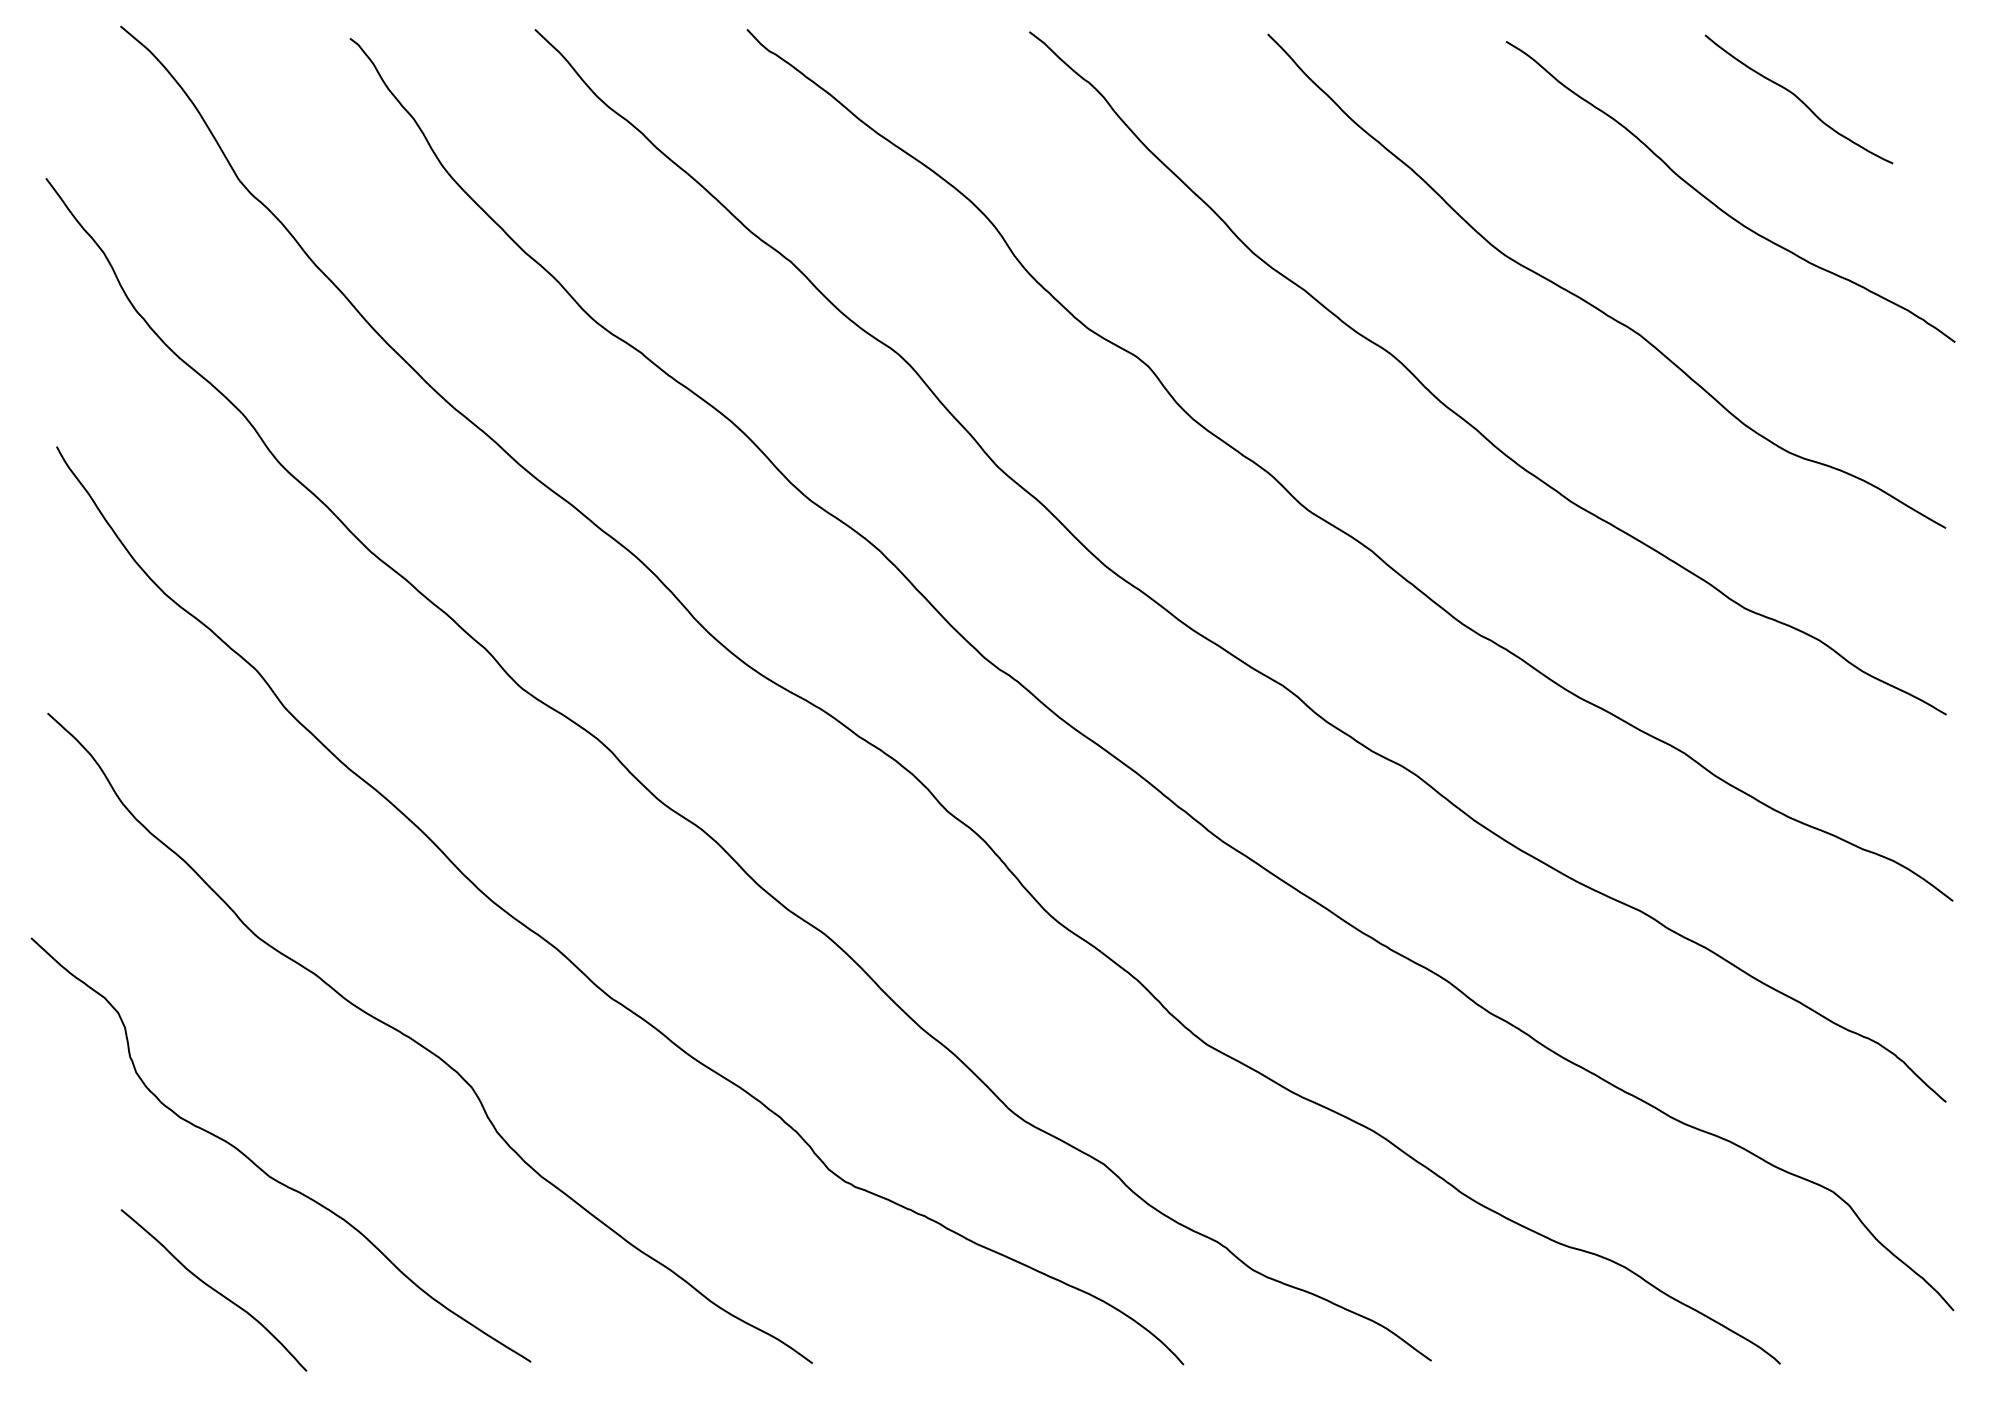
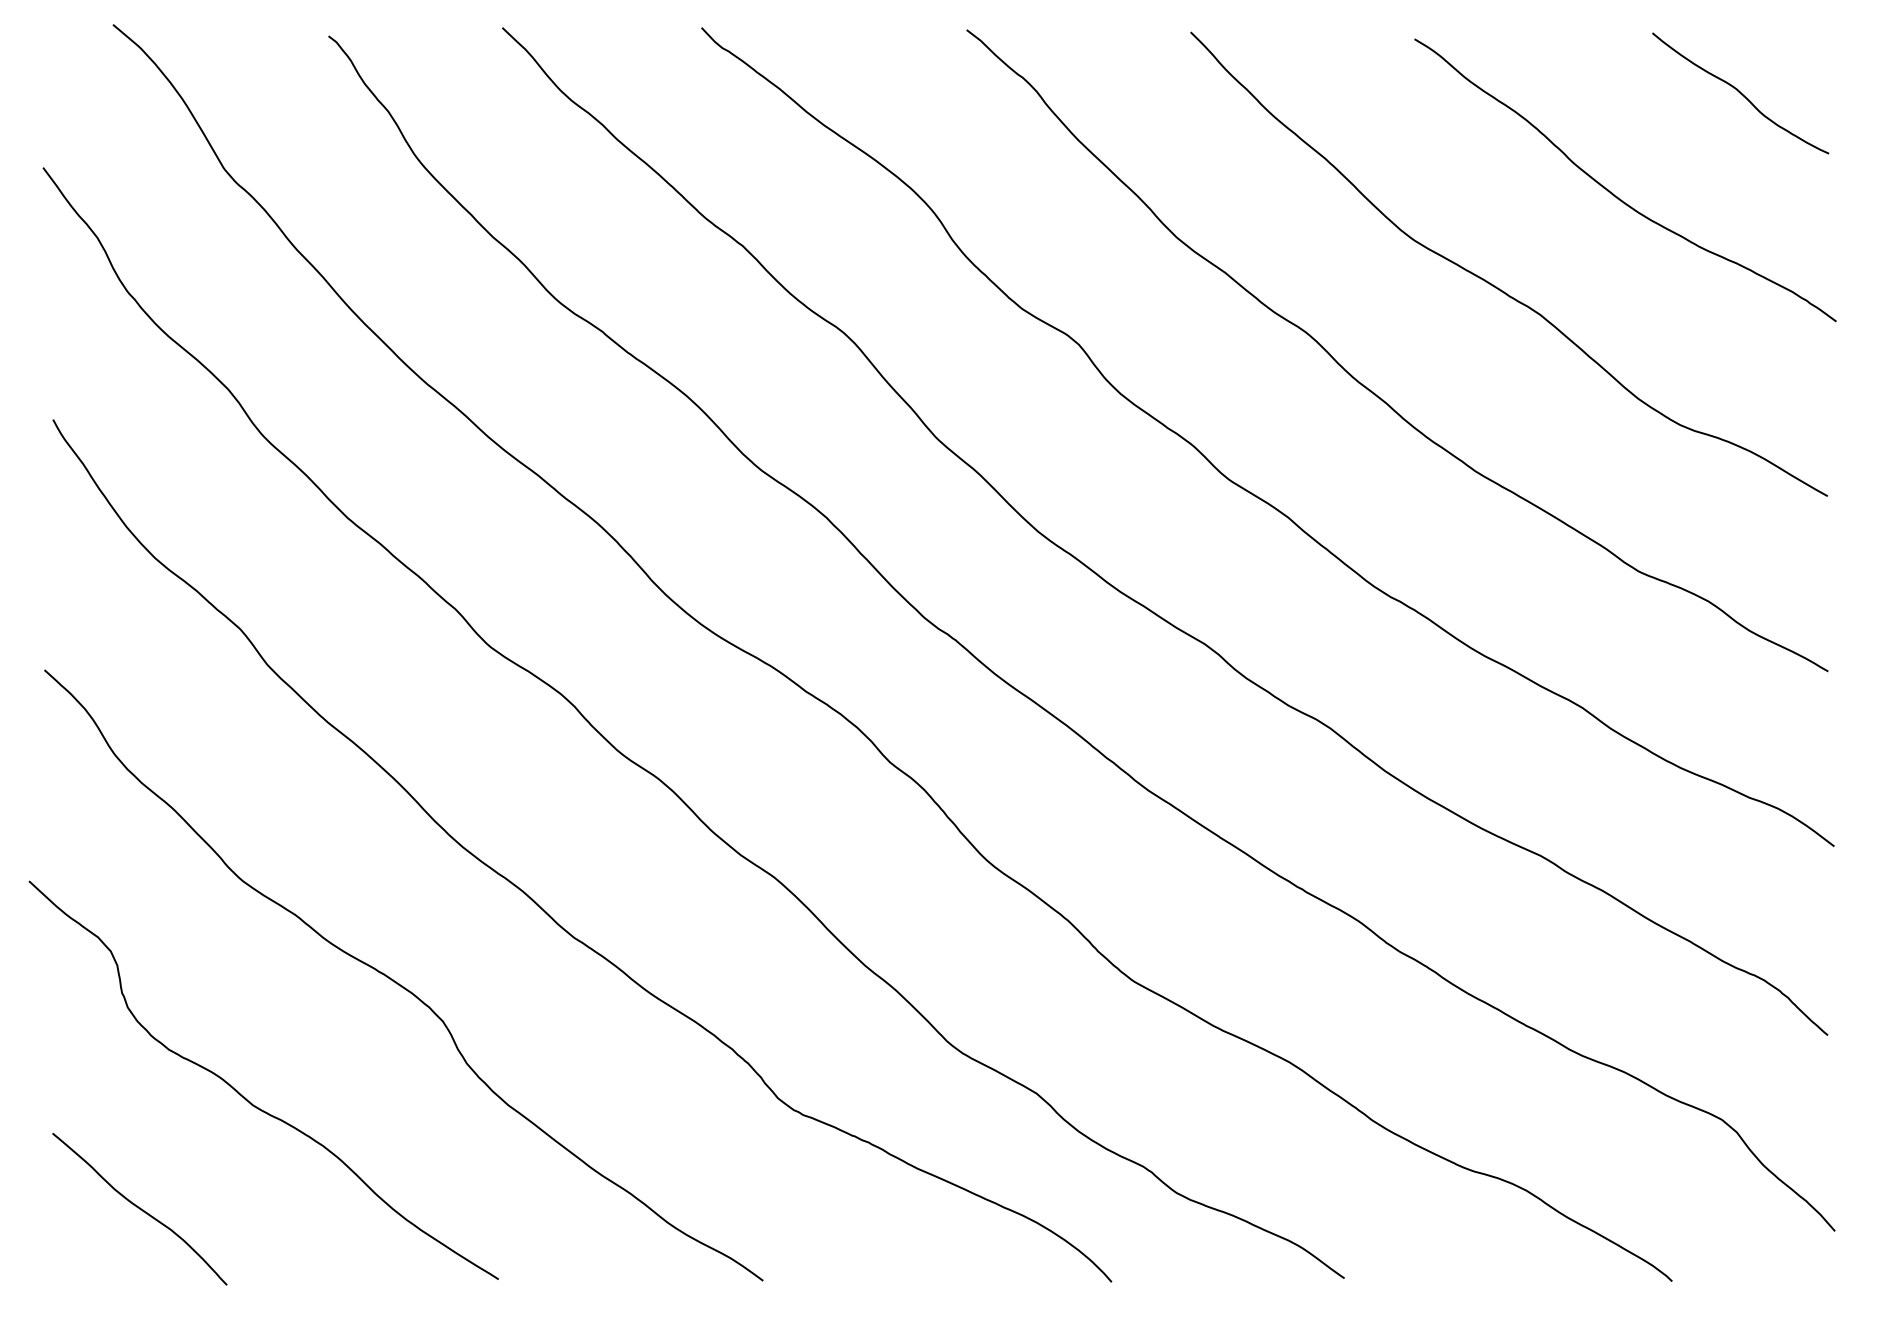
curve: (1798, 99) -> (1740, 93), moved
curve: (213, 1289) -> (139, 1208), moved

